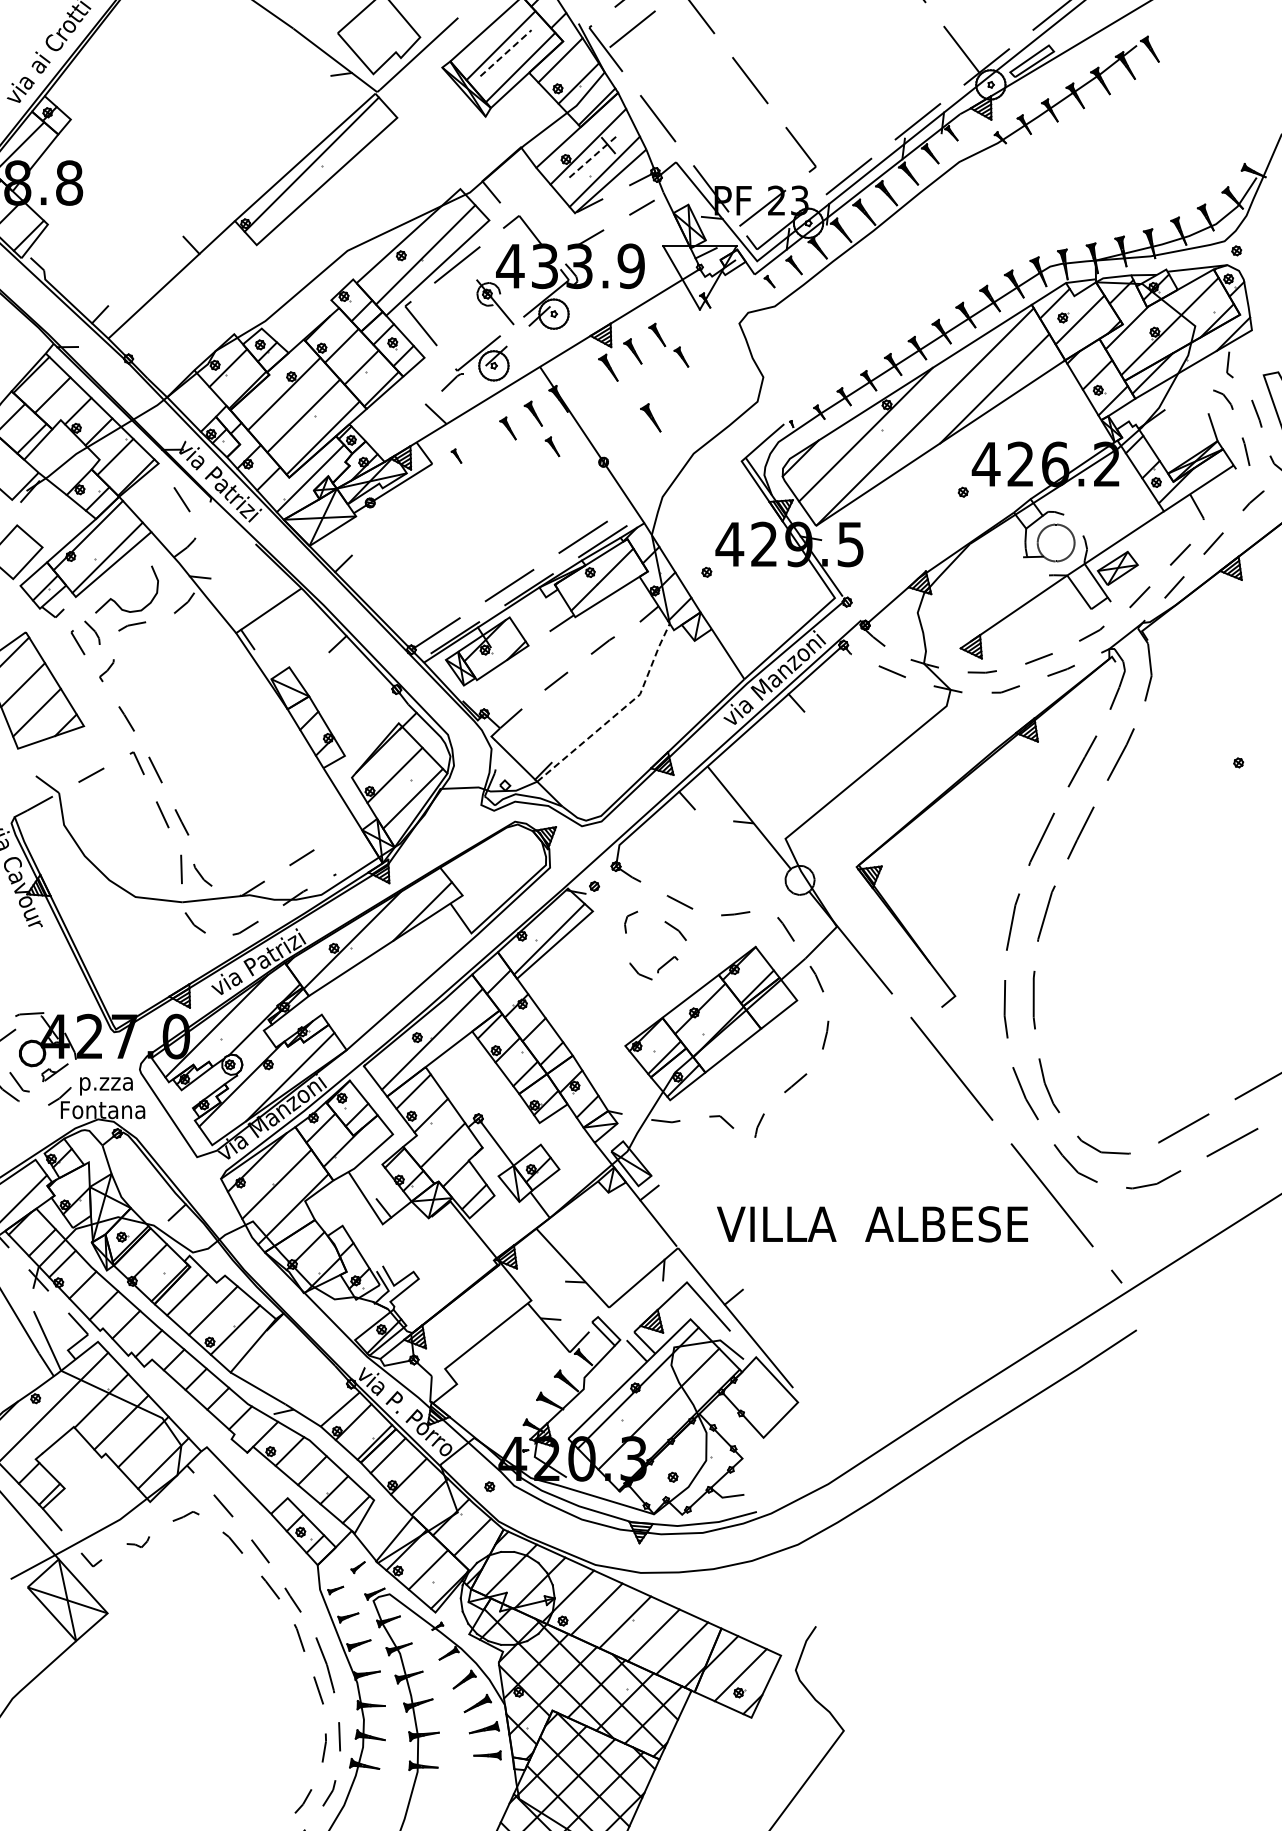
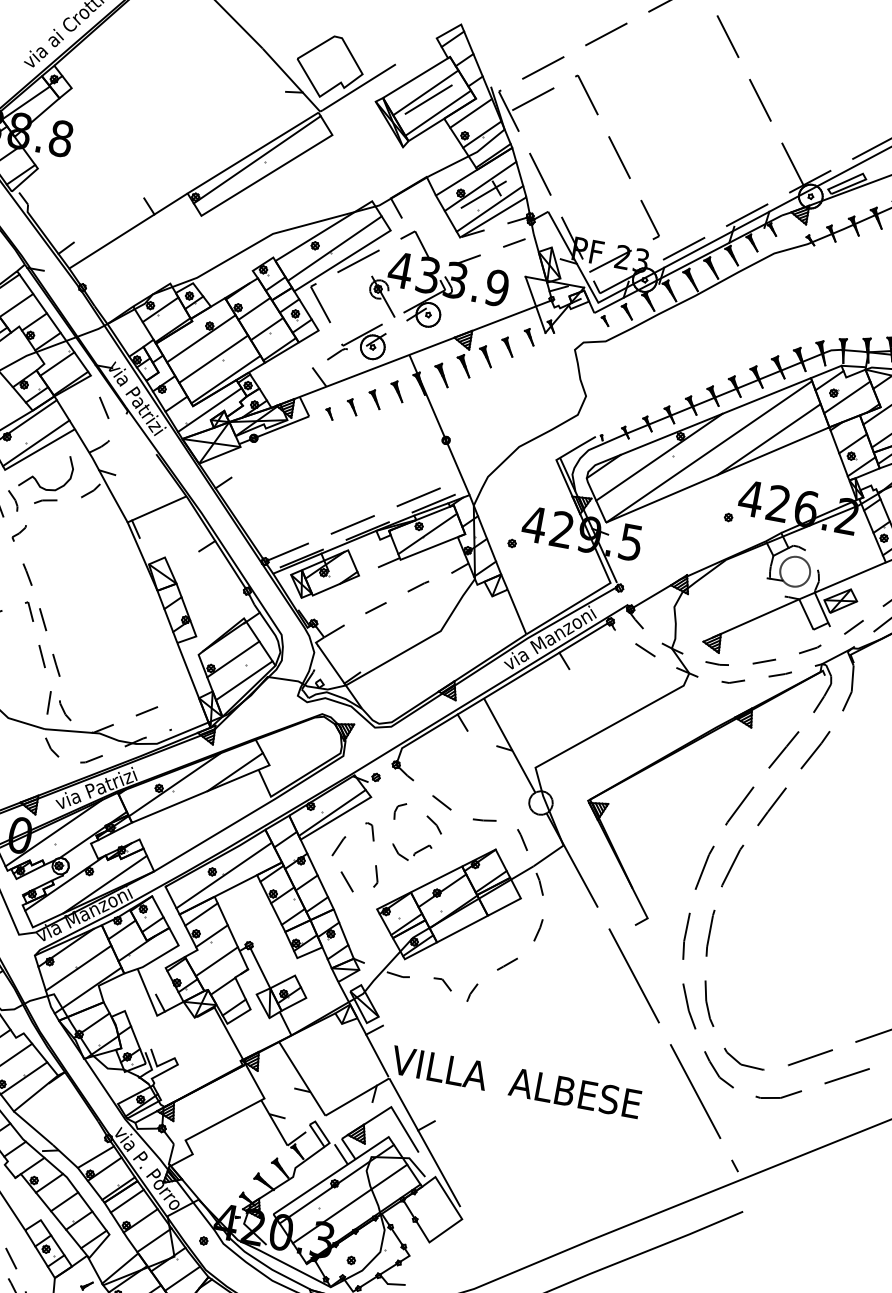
line: (506, 52) -> (429, 99), dashed -> solid
line: (594, 156) -> (484, 195), dashed -> solid
part: (681, 356) -> (529, 336), moved
part: (650, 417) -> (441, 374), moved
part: (552, 446) -> (352, 406), moved
line: (619, 711) -> (421, 641), dashed -> solid
part: (613, 993) -> (375, 865), added
text: (872, 1224) -> (515, 1082), moved

